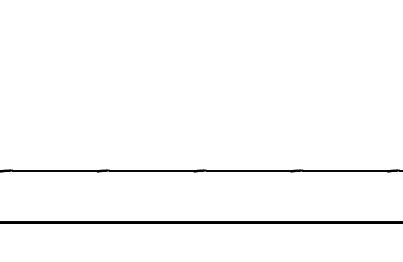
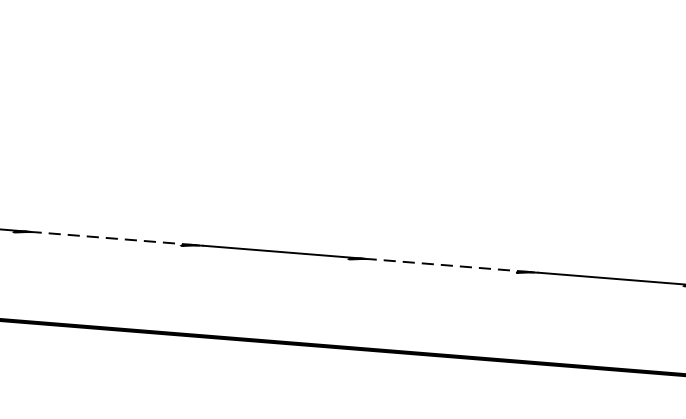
line: (58, 170) -> (114, 238), solid -> dashed
line: (252, 170) -> (450, 265), solid -> dashed

